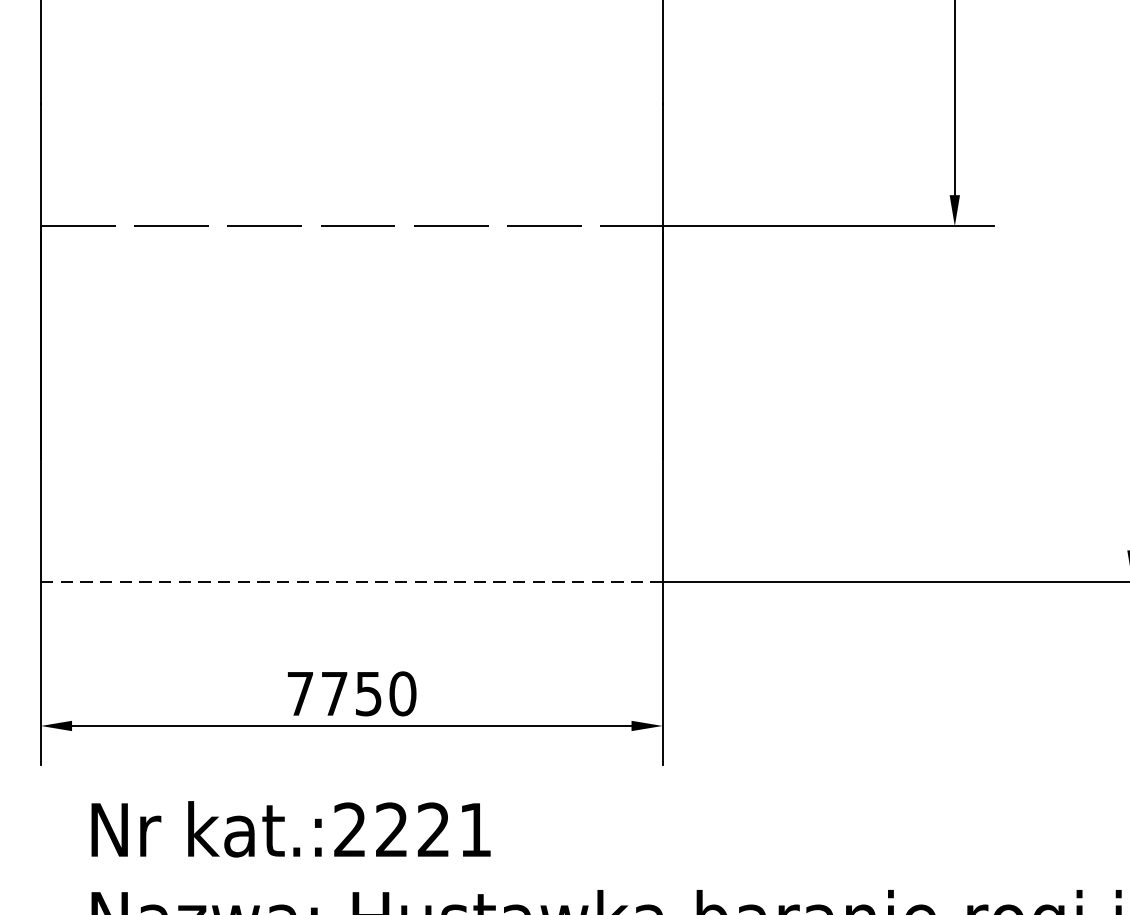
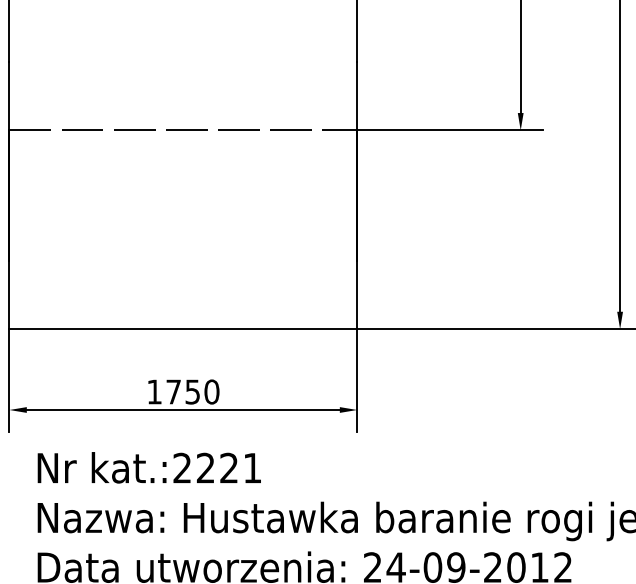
line: (352, 582) -> (183, 329), dashed -> solid
text: (300, 692) -> (154, 391), 7750 -> 1750

